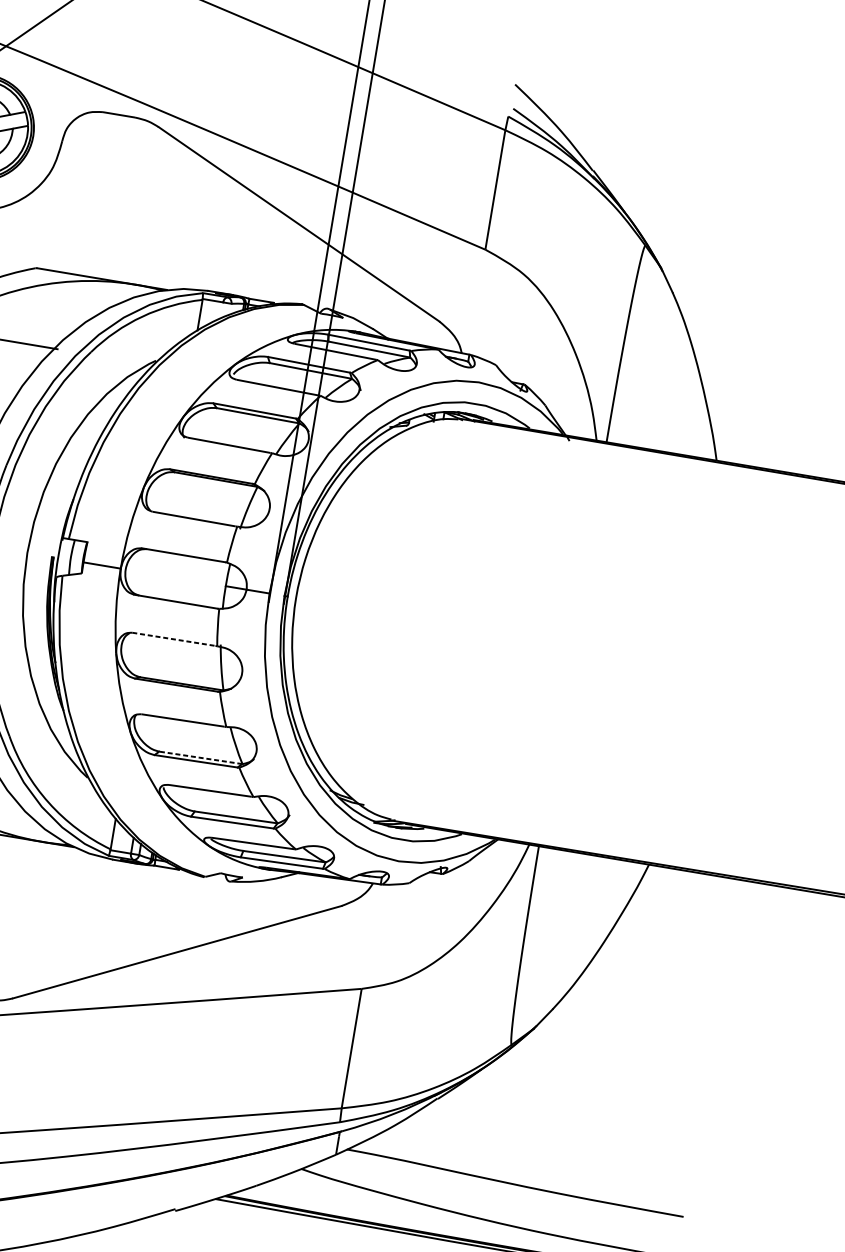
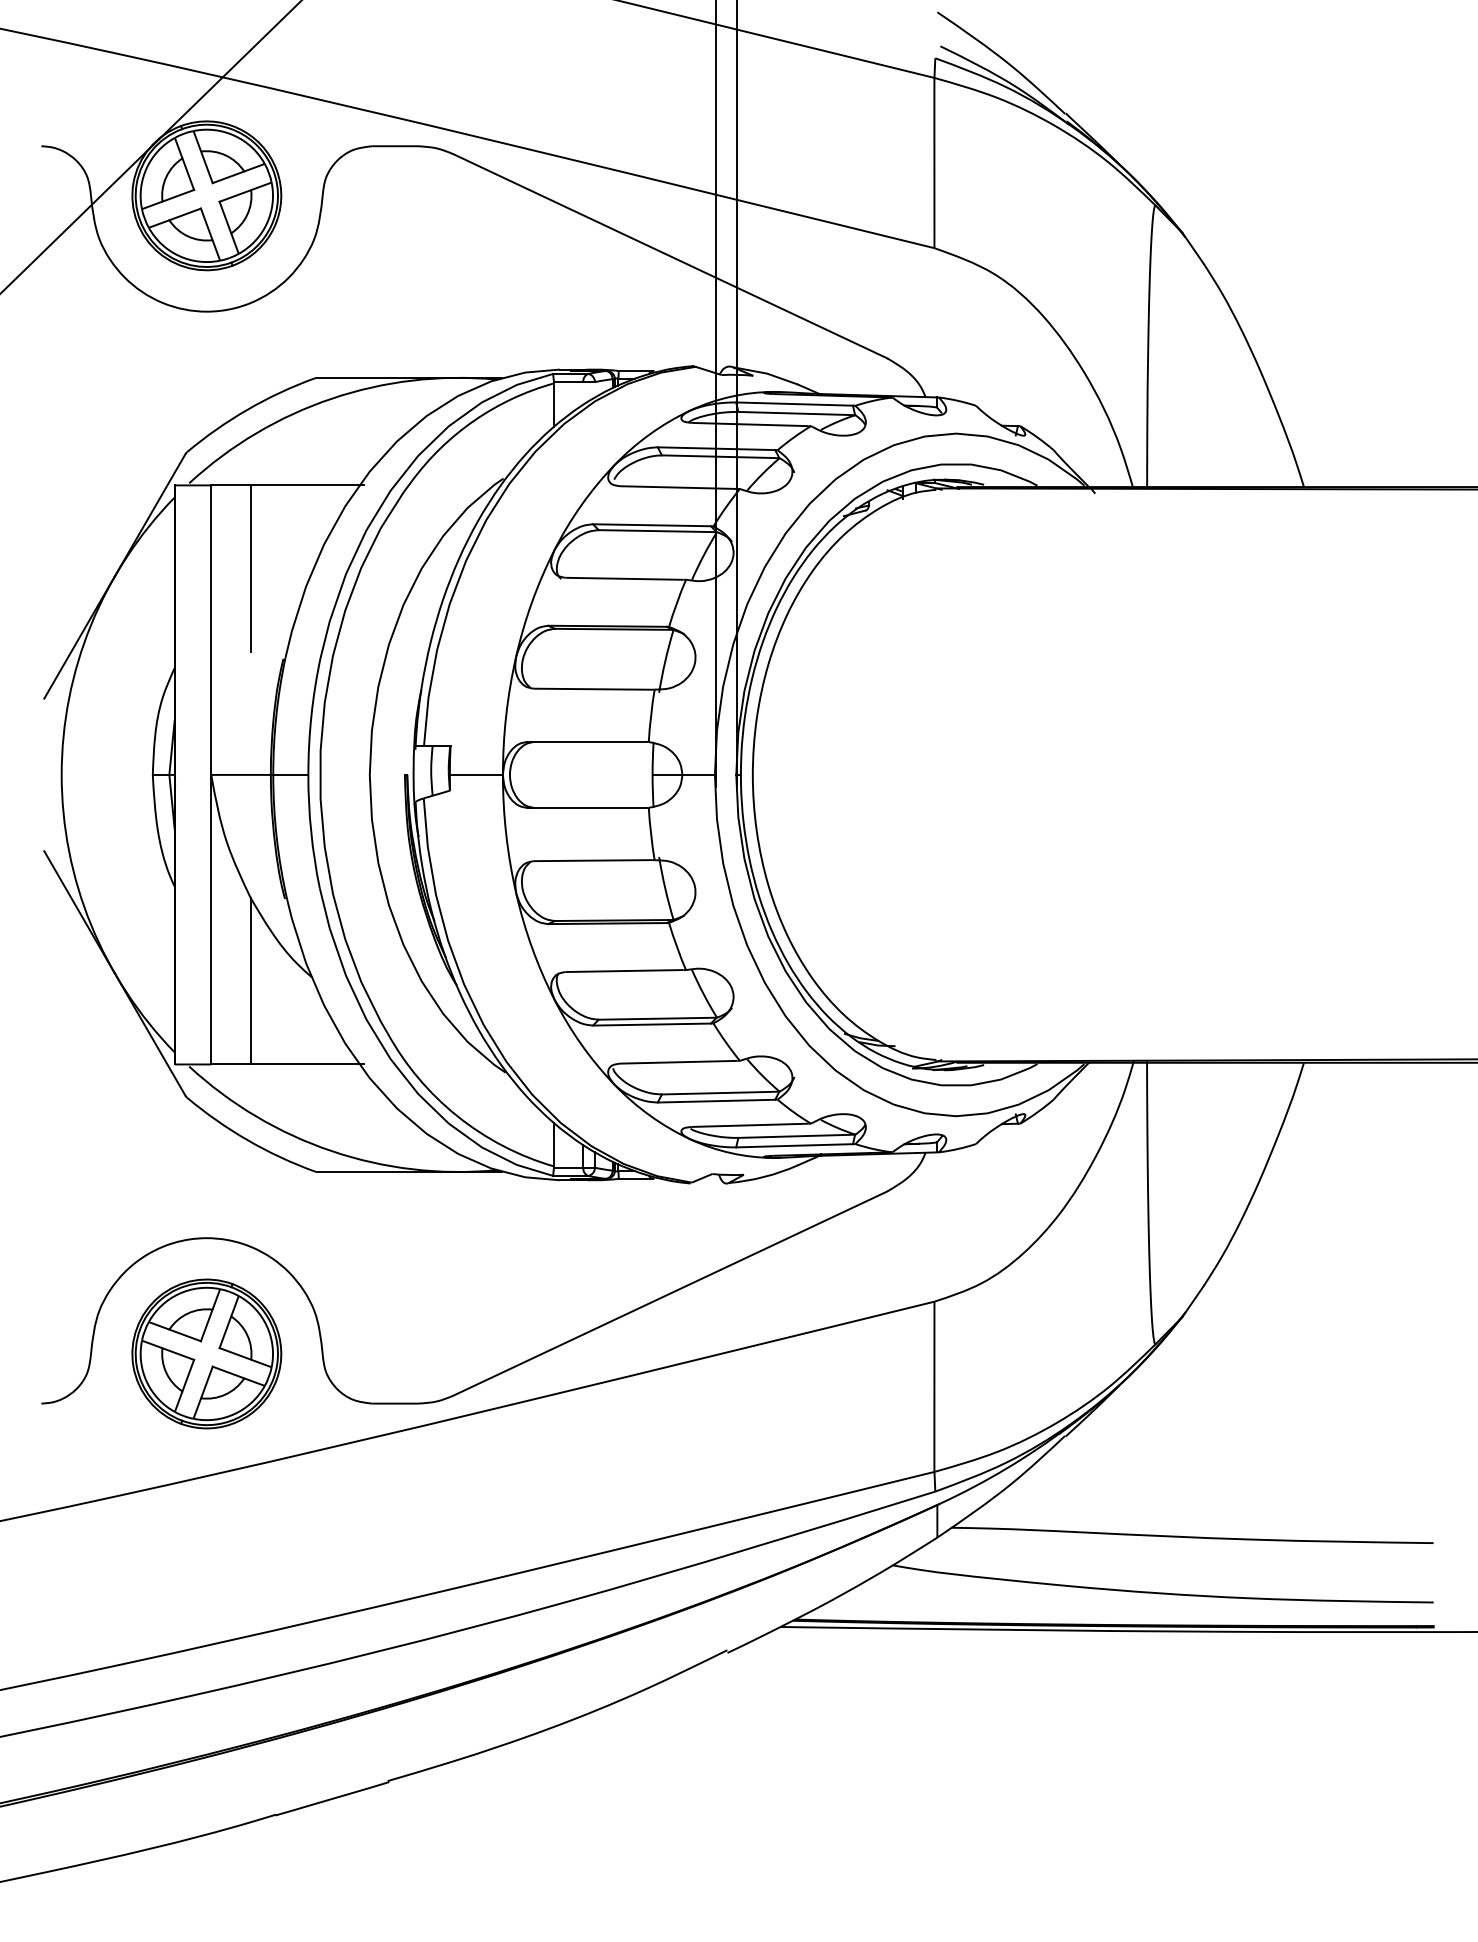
line: (174, 639) -> (594, 860), dashed -> solid
line: (200, 757) -> (657, 1018), dashed -> solid

